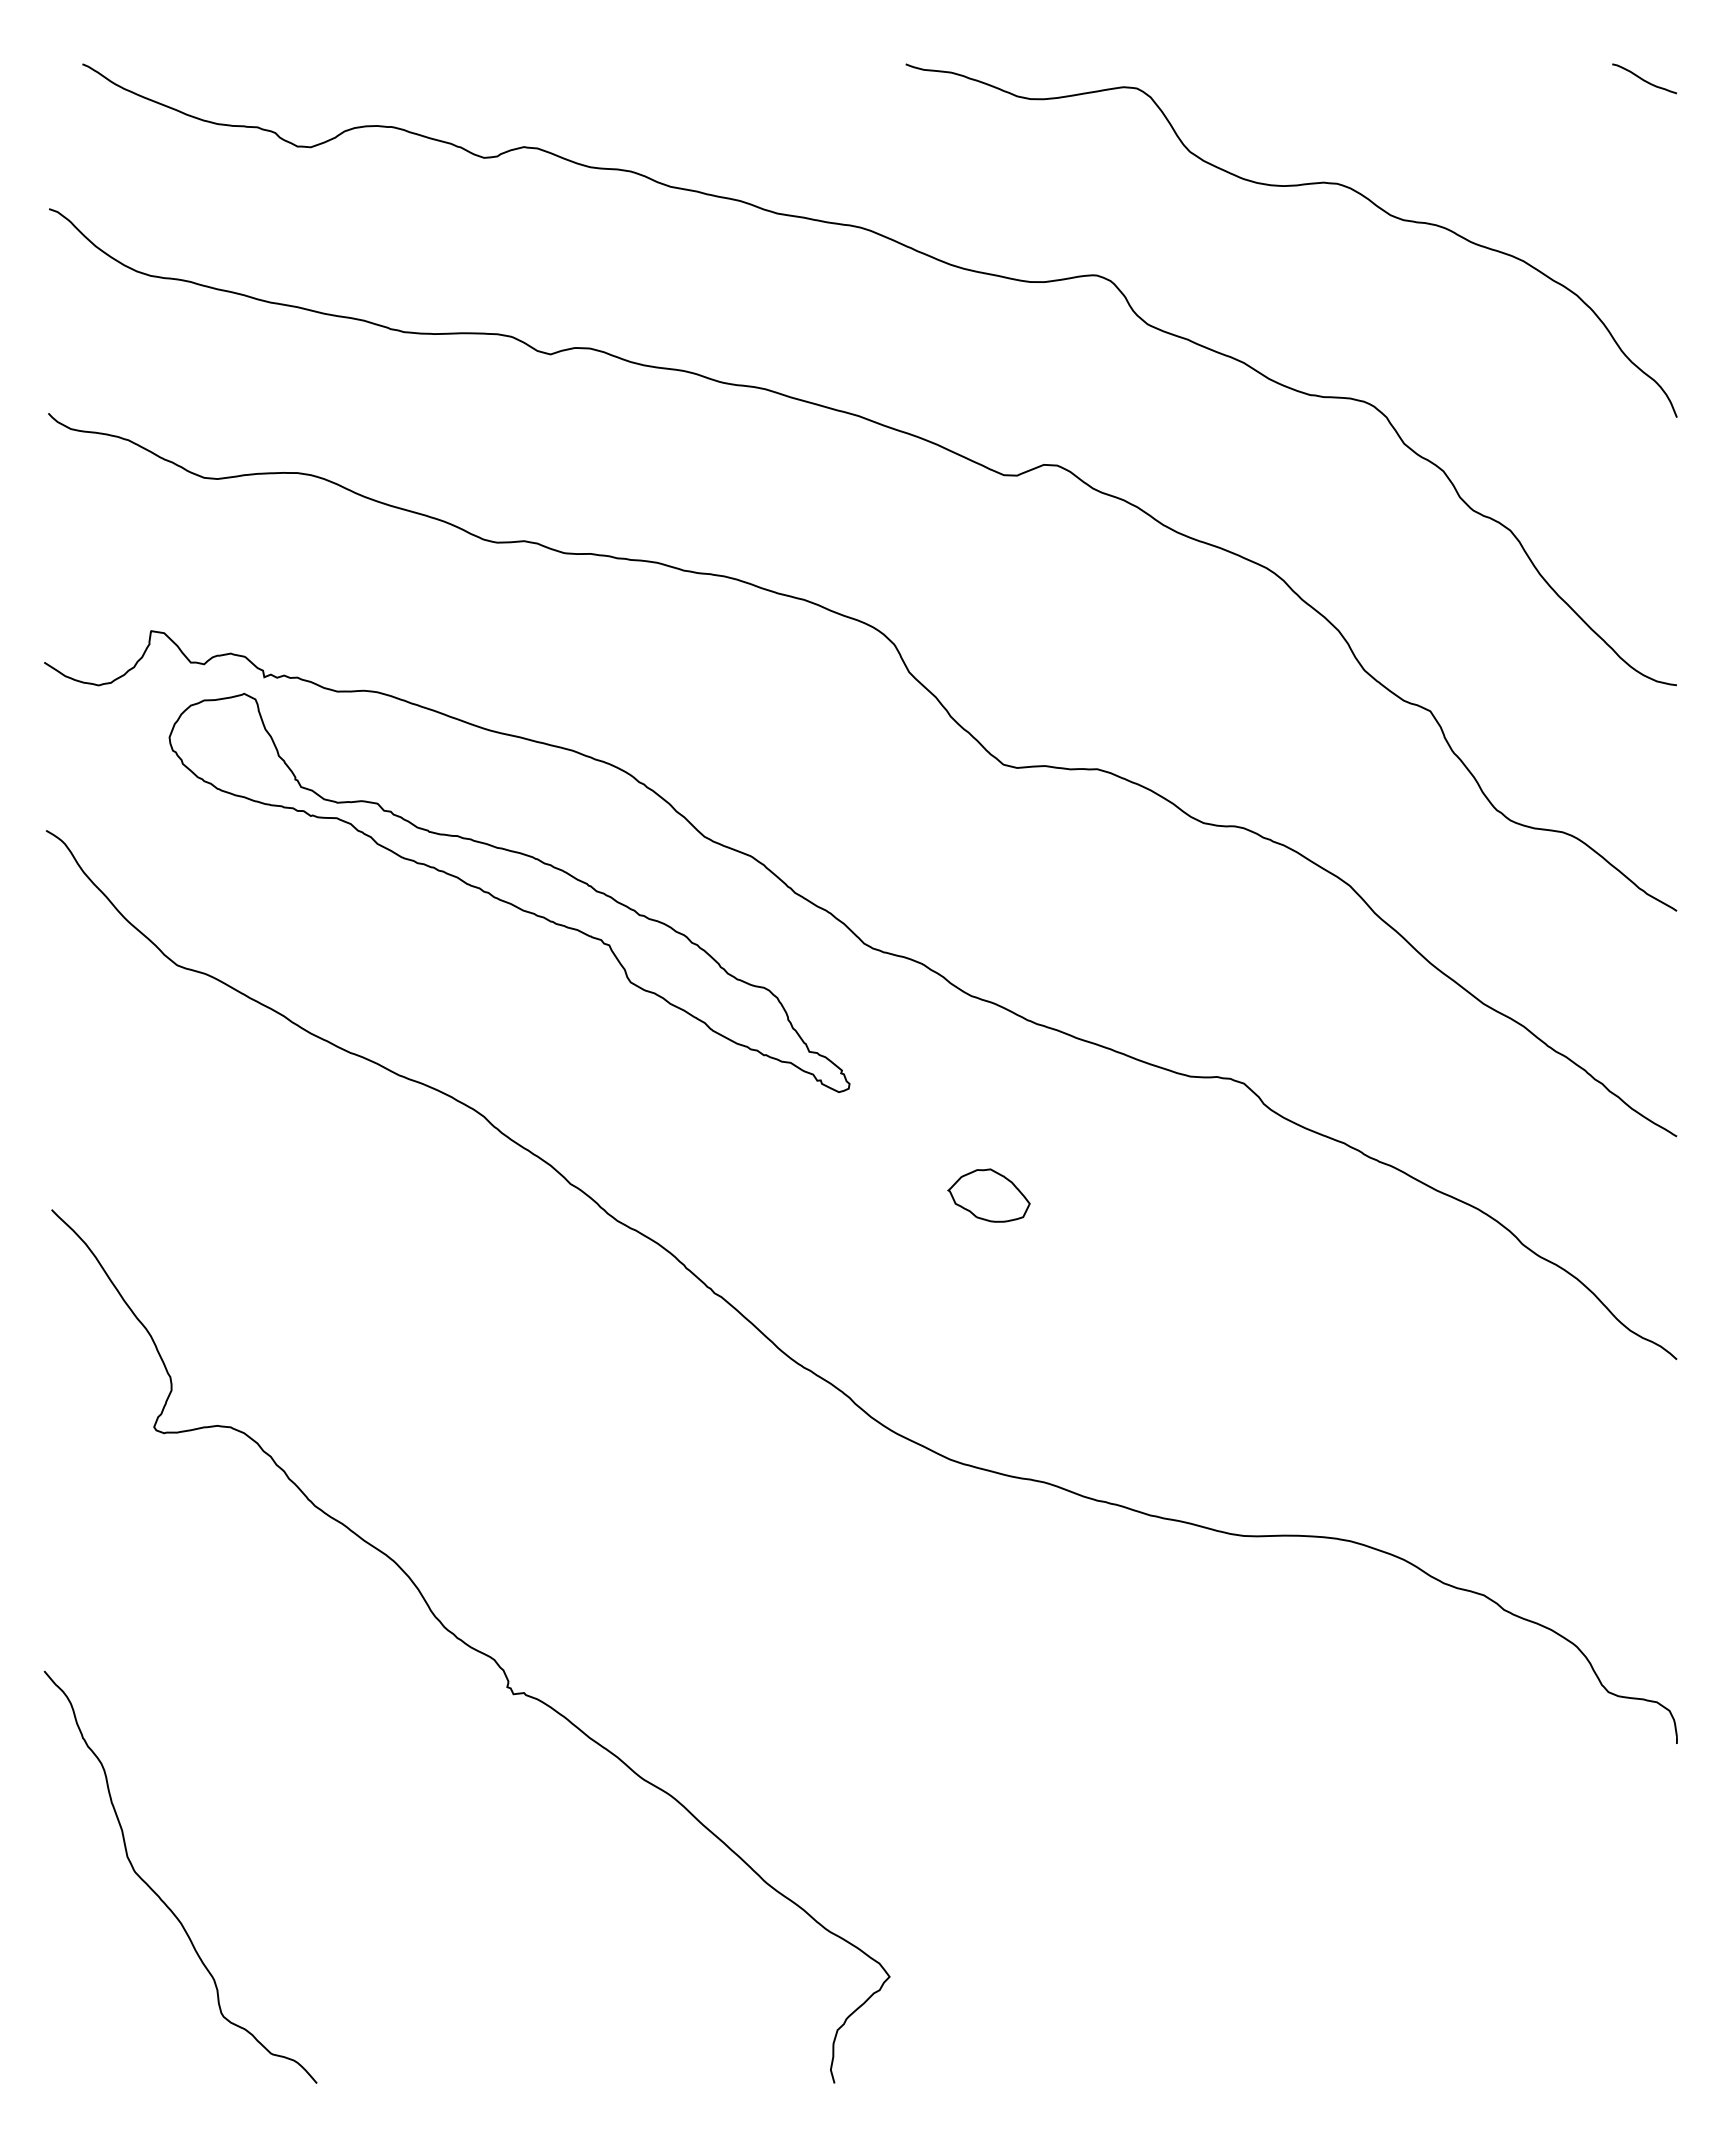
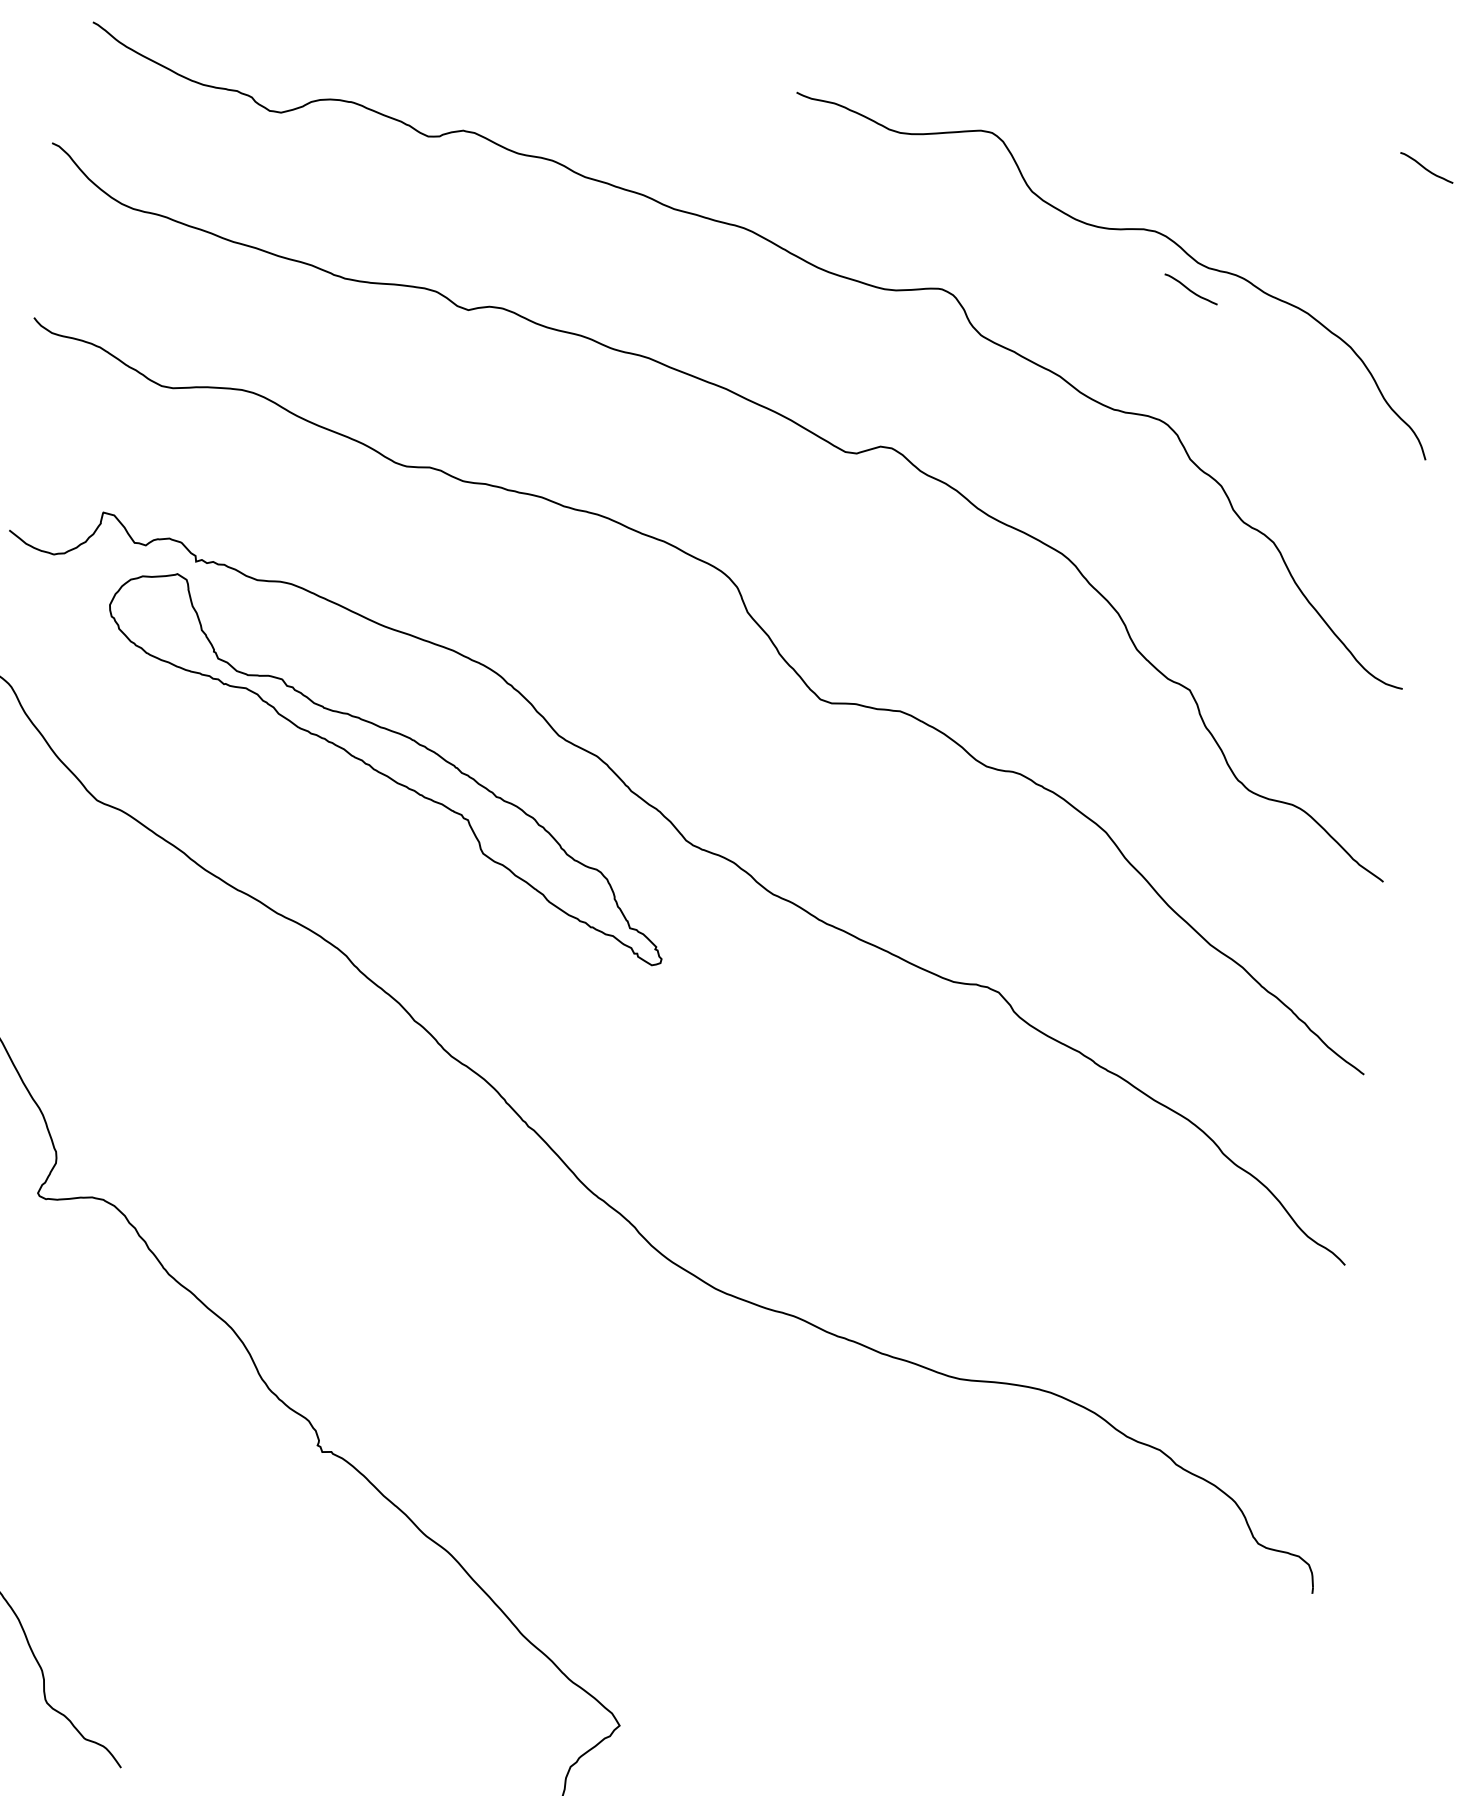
curve: (1385, 247) -> (1190, 289), added
part: (988, 1195) -> (770, 1066), removed

